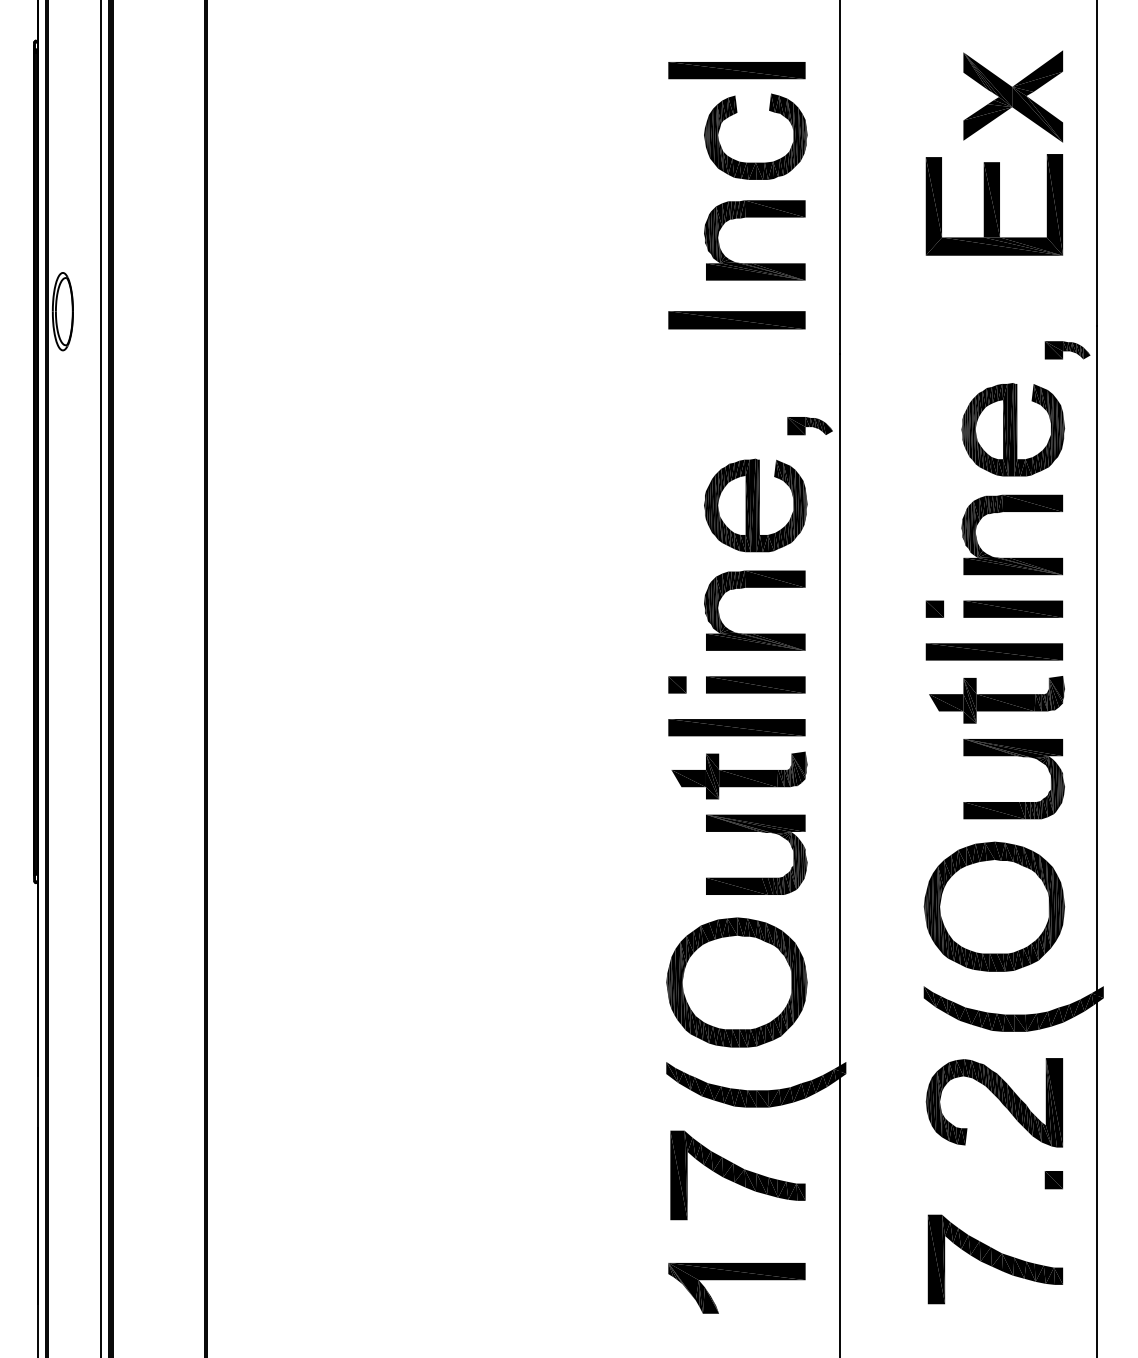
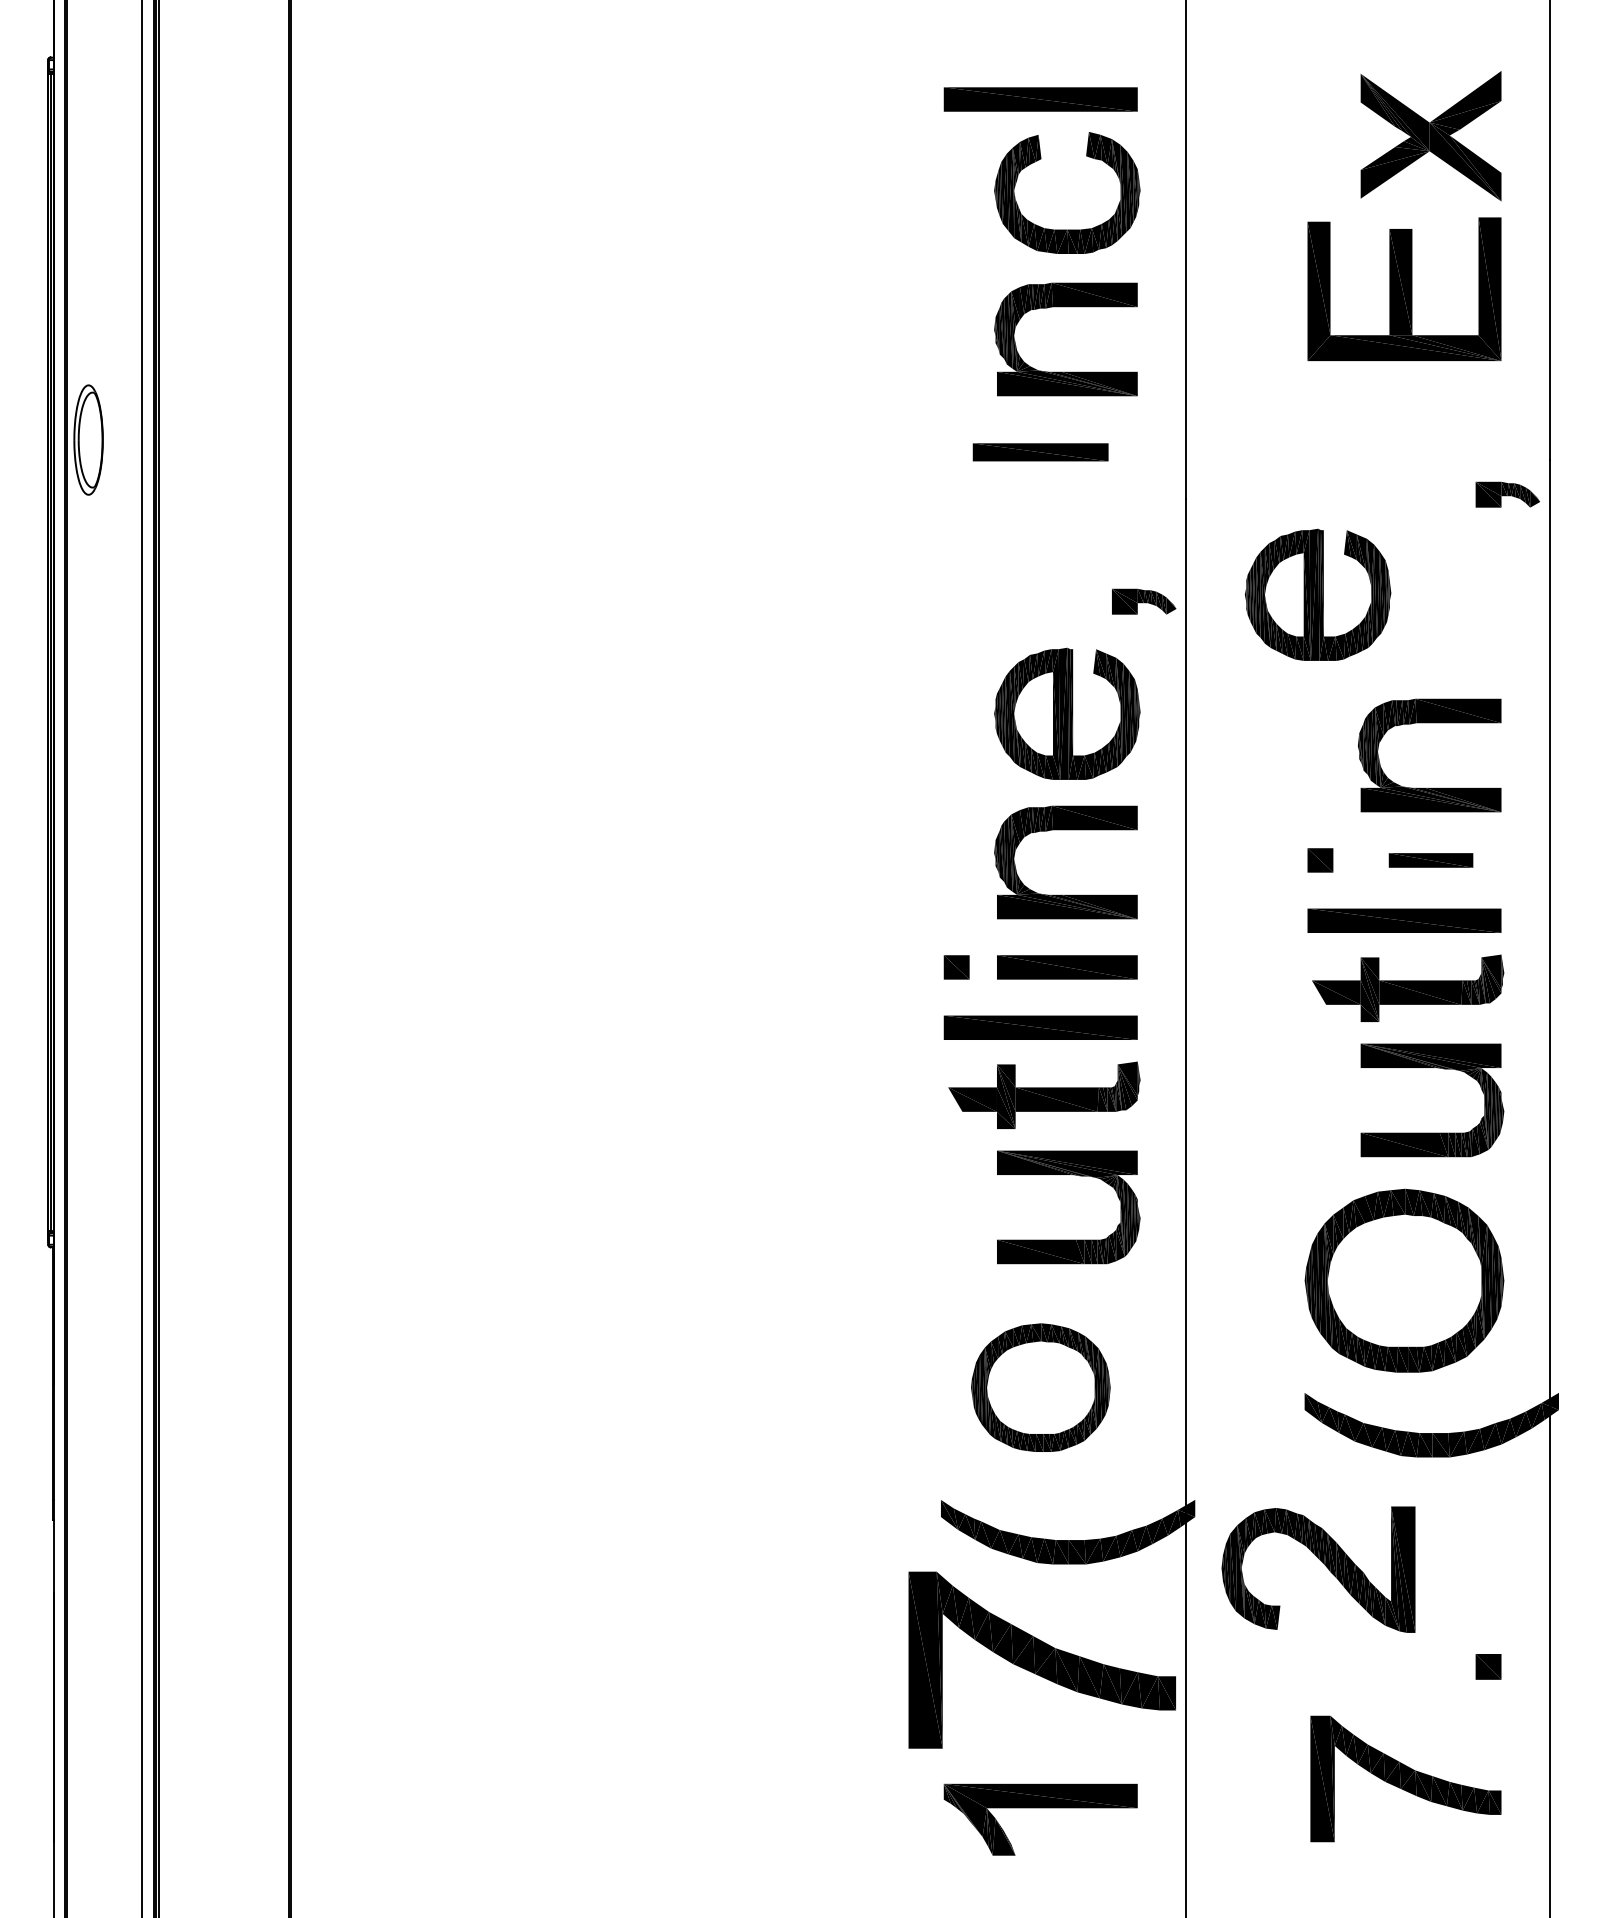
part: (736, 320) -> (1040, 452), size x0.7
part: (1013, 429) -> (1318, 594), moved
part: (1012, 609) -> (1430, 860), size x0.6
part: (736, 982) -> (1040, 1387), size x0.7
part: (999, 1100) -> (1325, 1566), moved
part: (737, 1175) -> (1041, 1660), size x1.4

